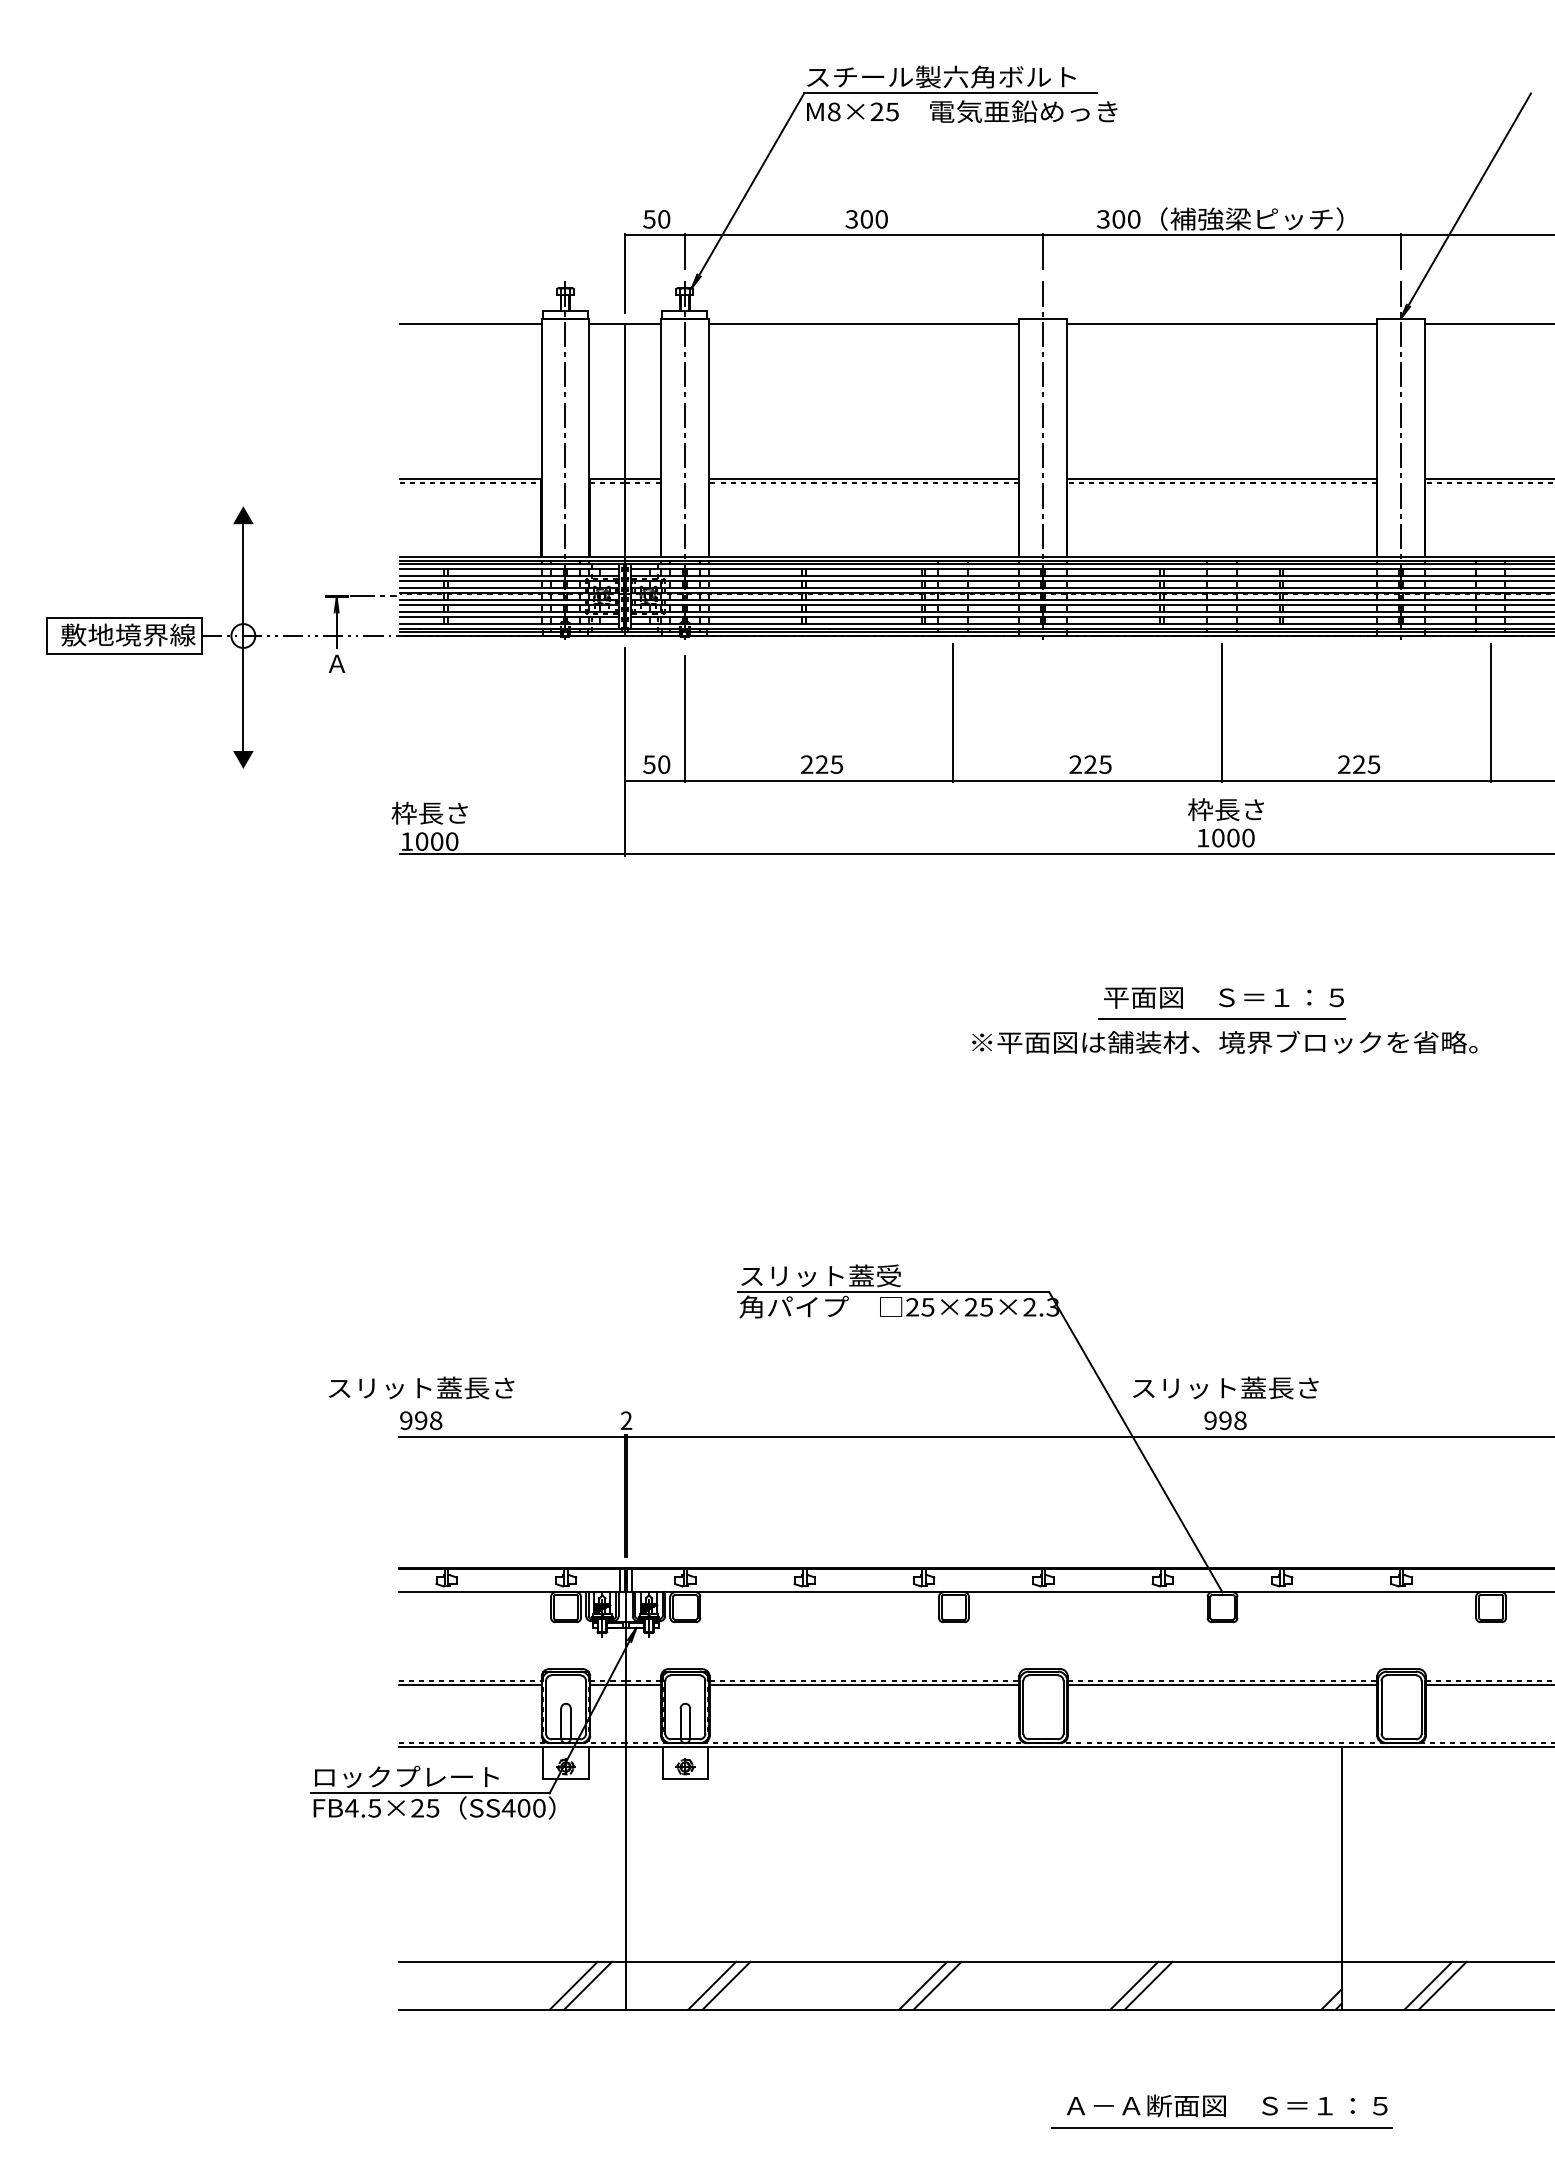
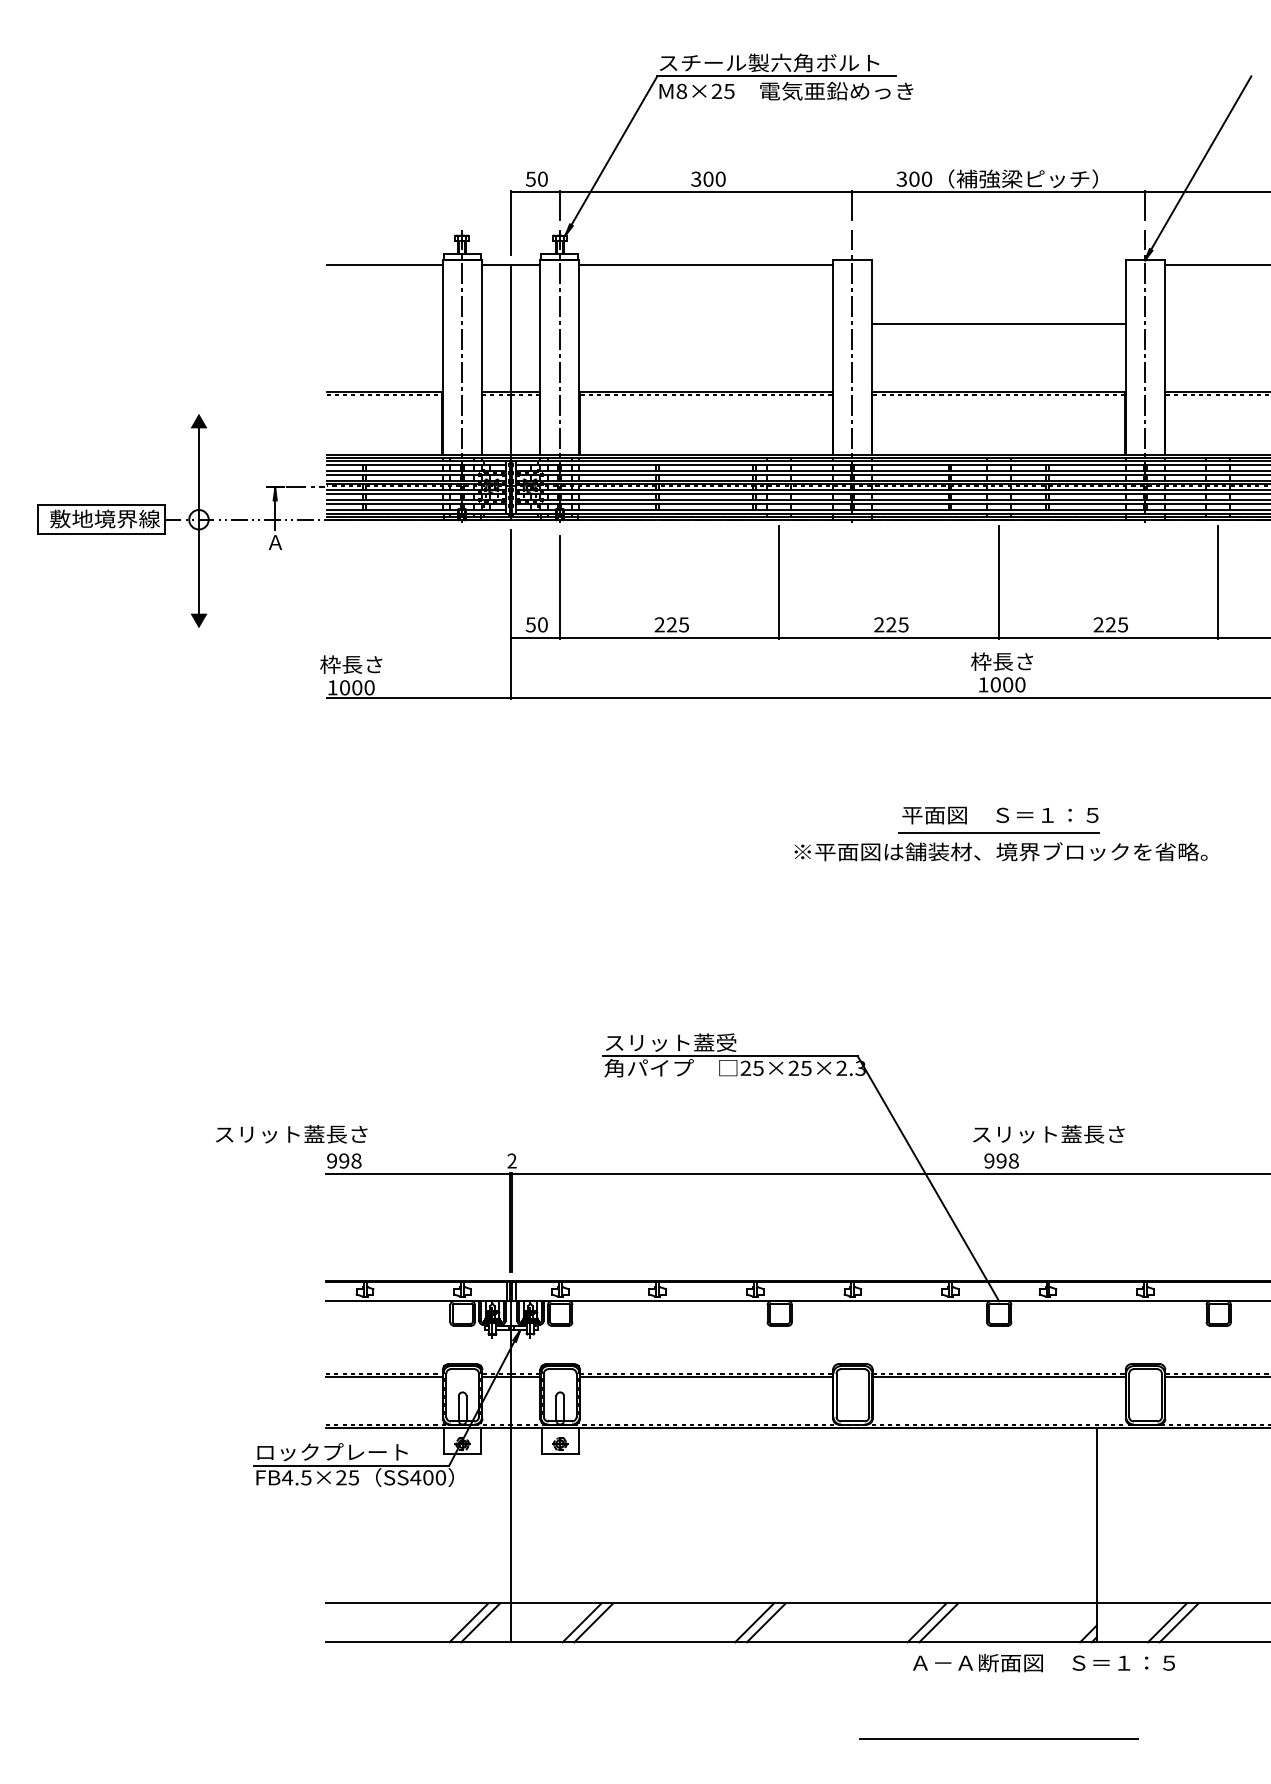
line: (1221, 324) -> (998, 324), moved
text: (421, 1388) -> (291, 1134), moved
text: (1225, 1388) -> (1048, 1134), moved
text: (1226, 2105) -> (1043, 1662), moved

